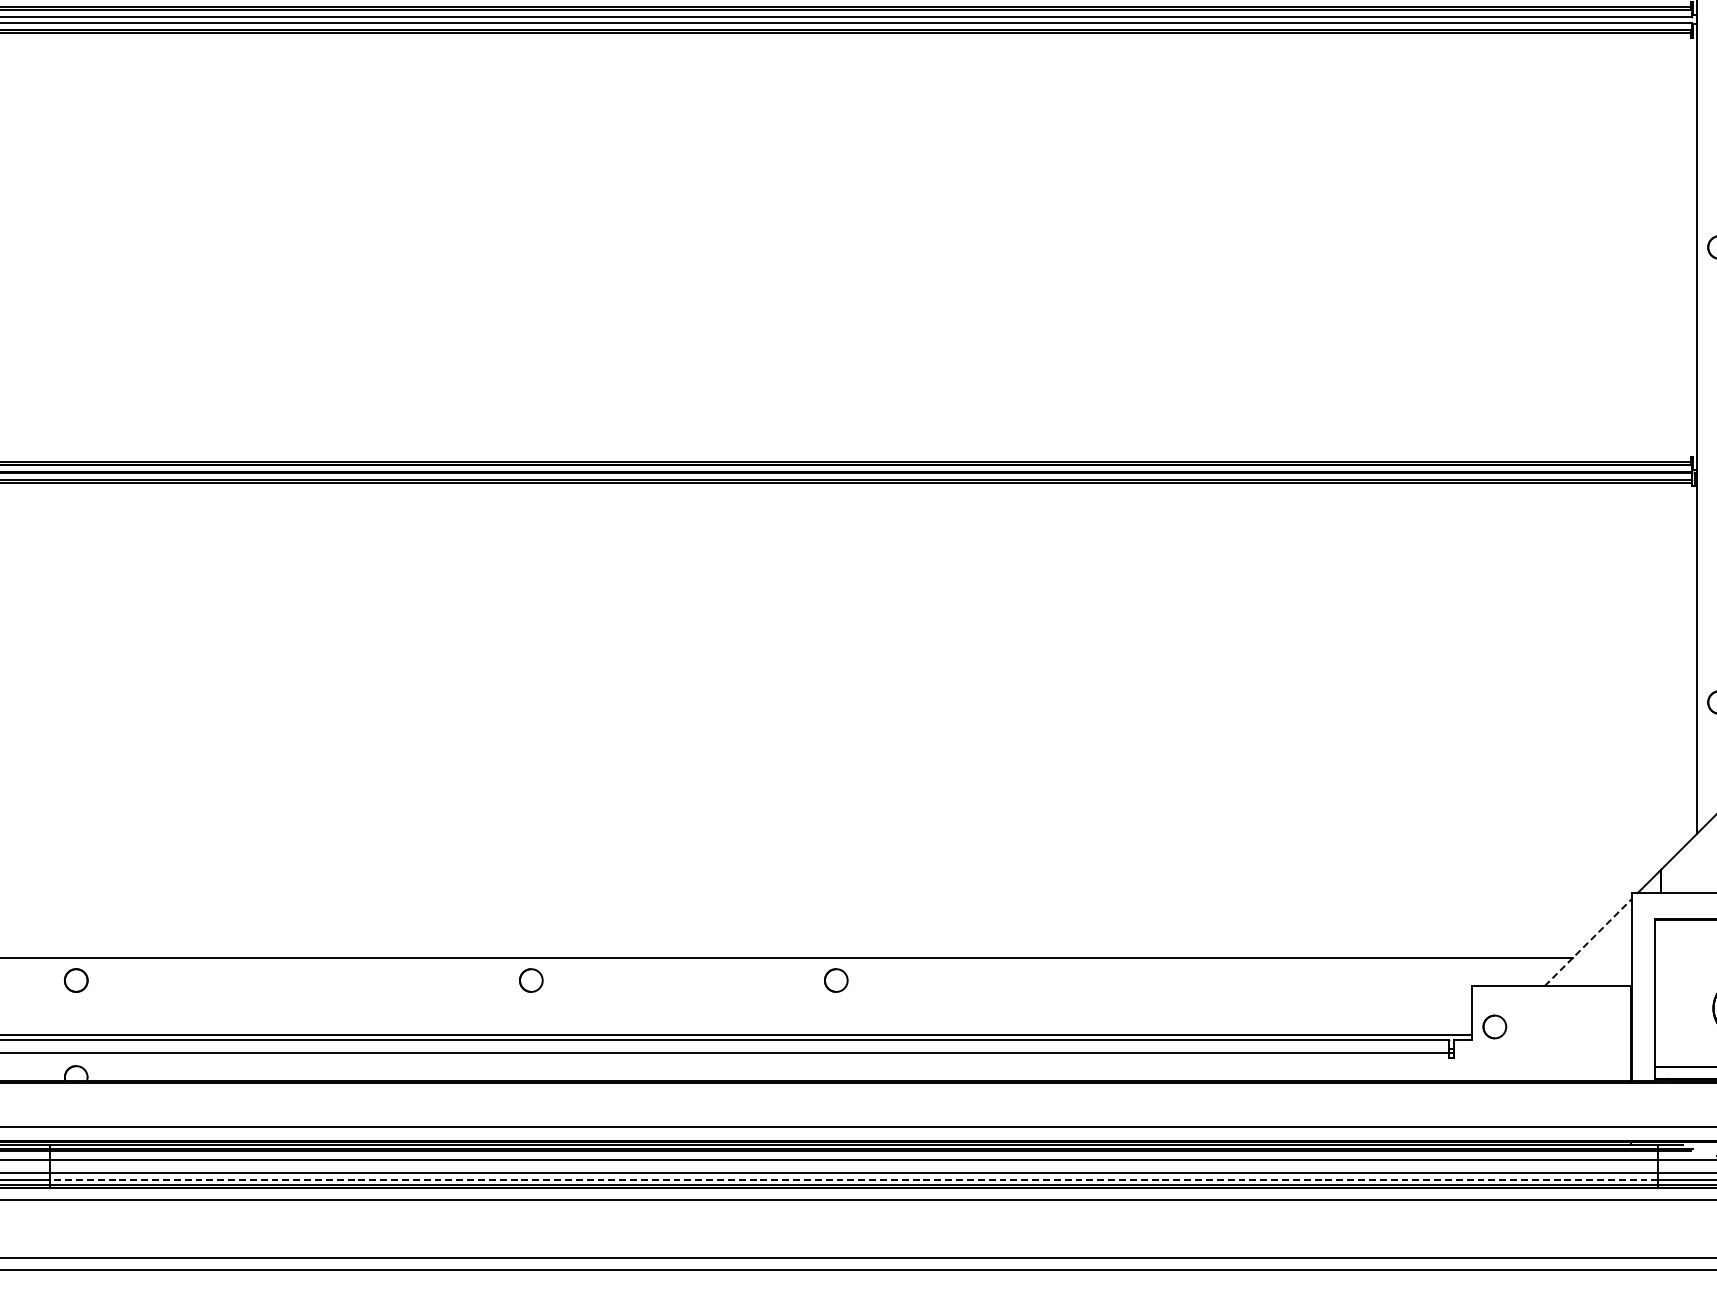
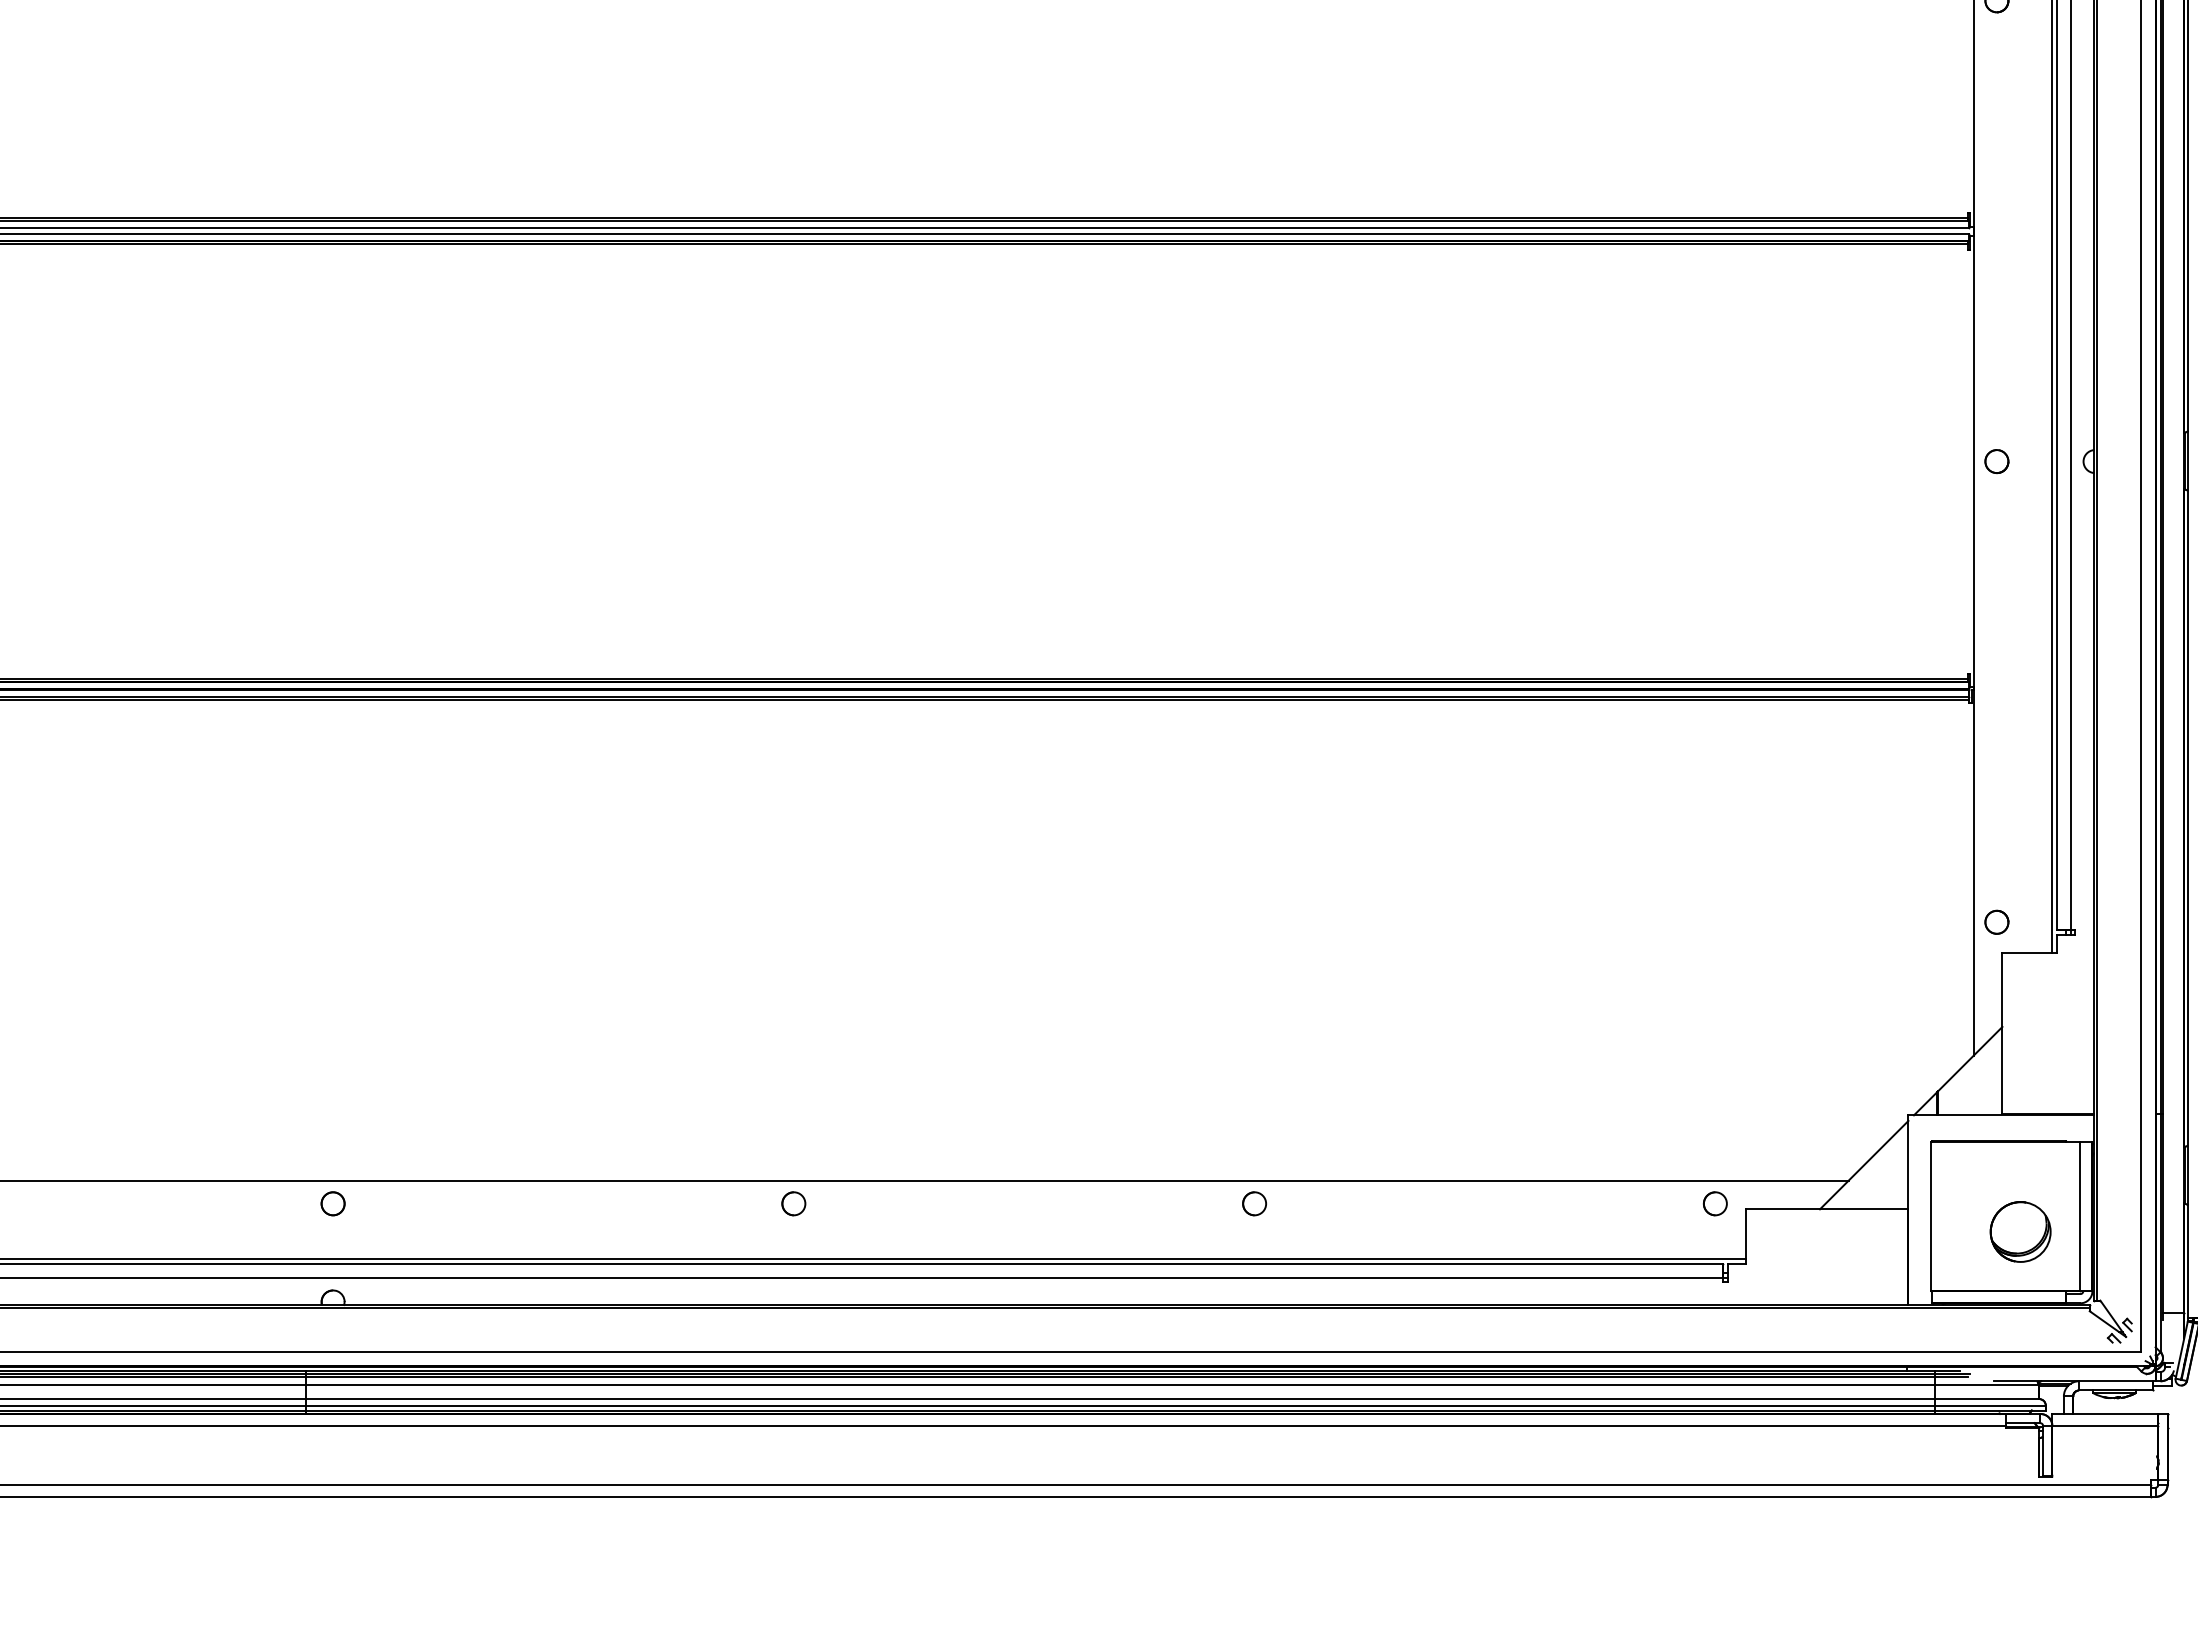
line: (1588, 942) -> (1864, 1165), dashed -> solid
circle: (836, 980) -> (1254, 1203), moved
circle: (1493, 1026) -> (1714, 1203), moved
line: (852, 1179) -> (1119, 1405), dashed -> solid

